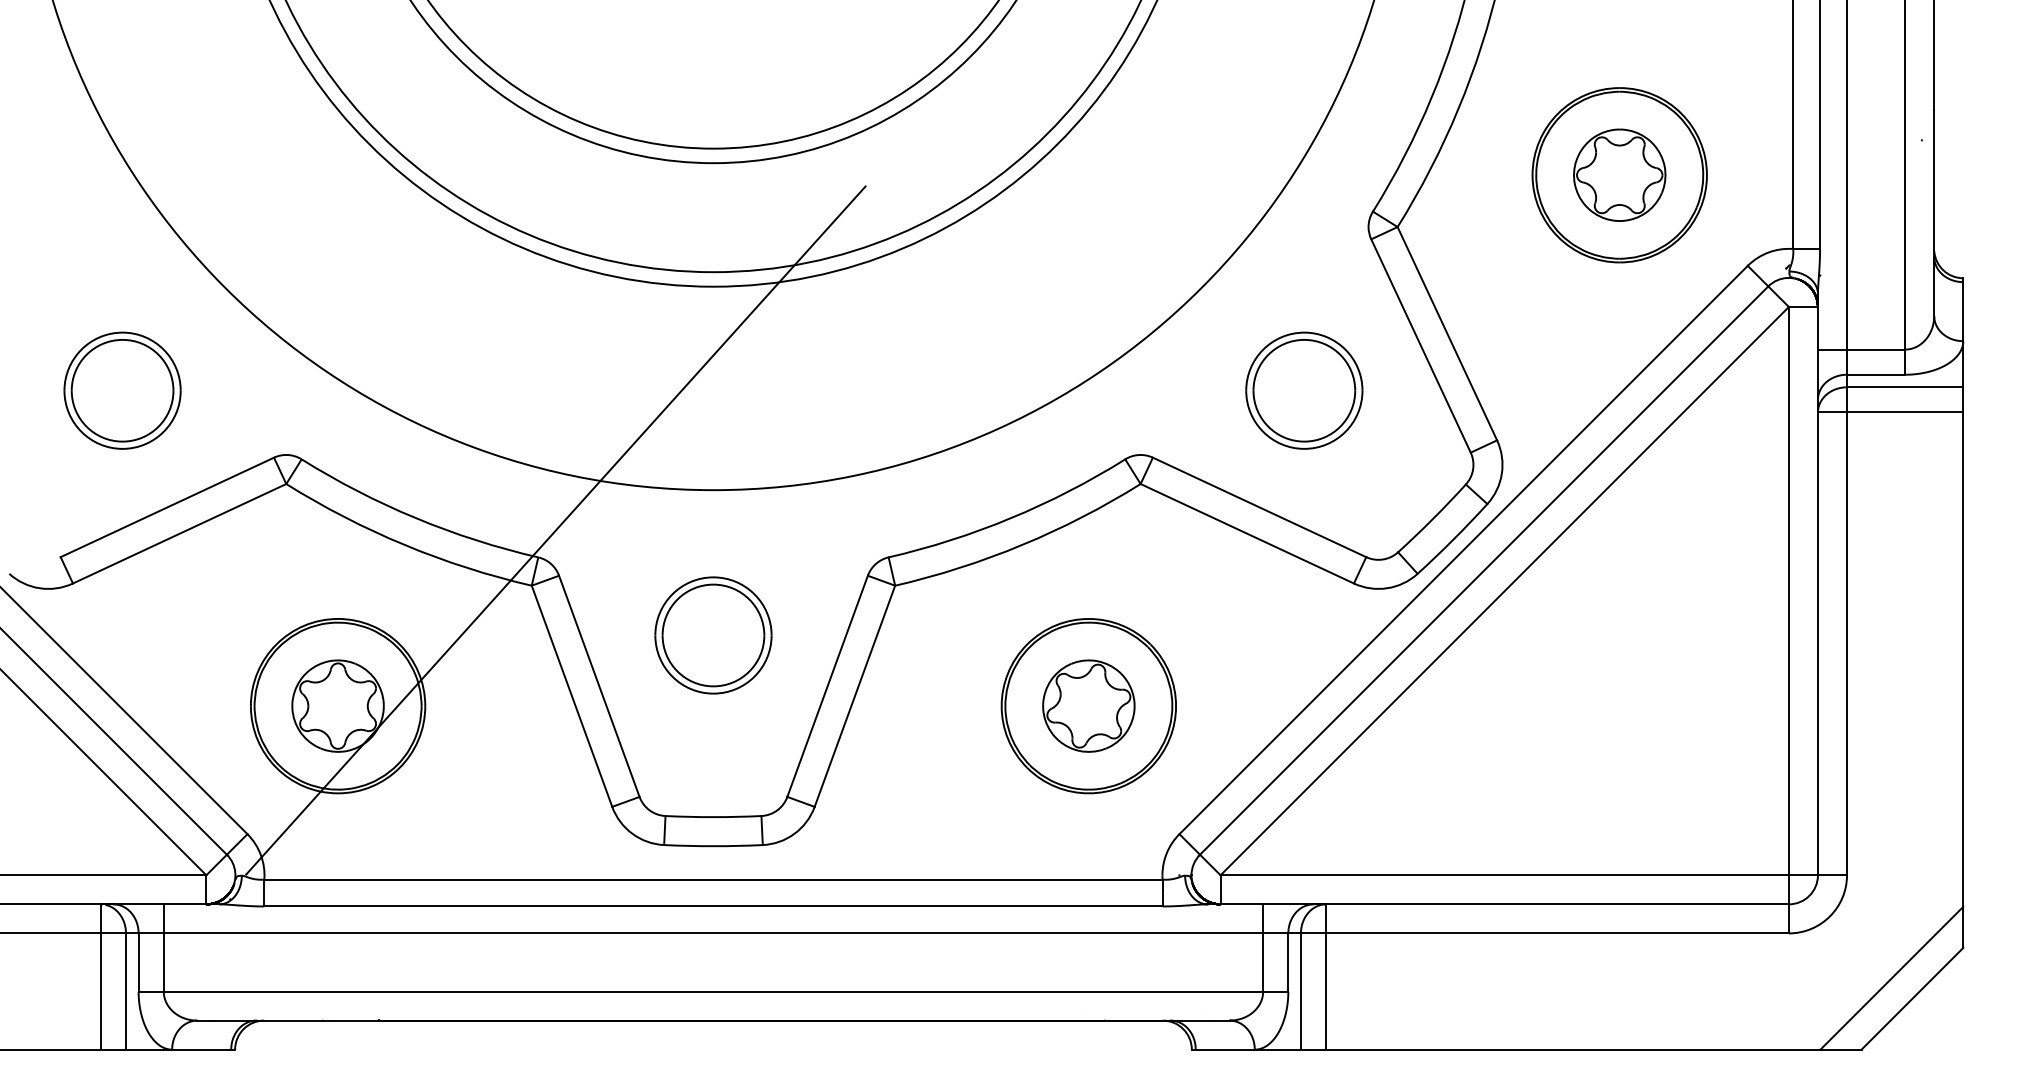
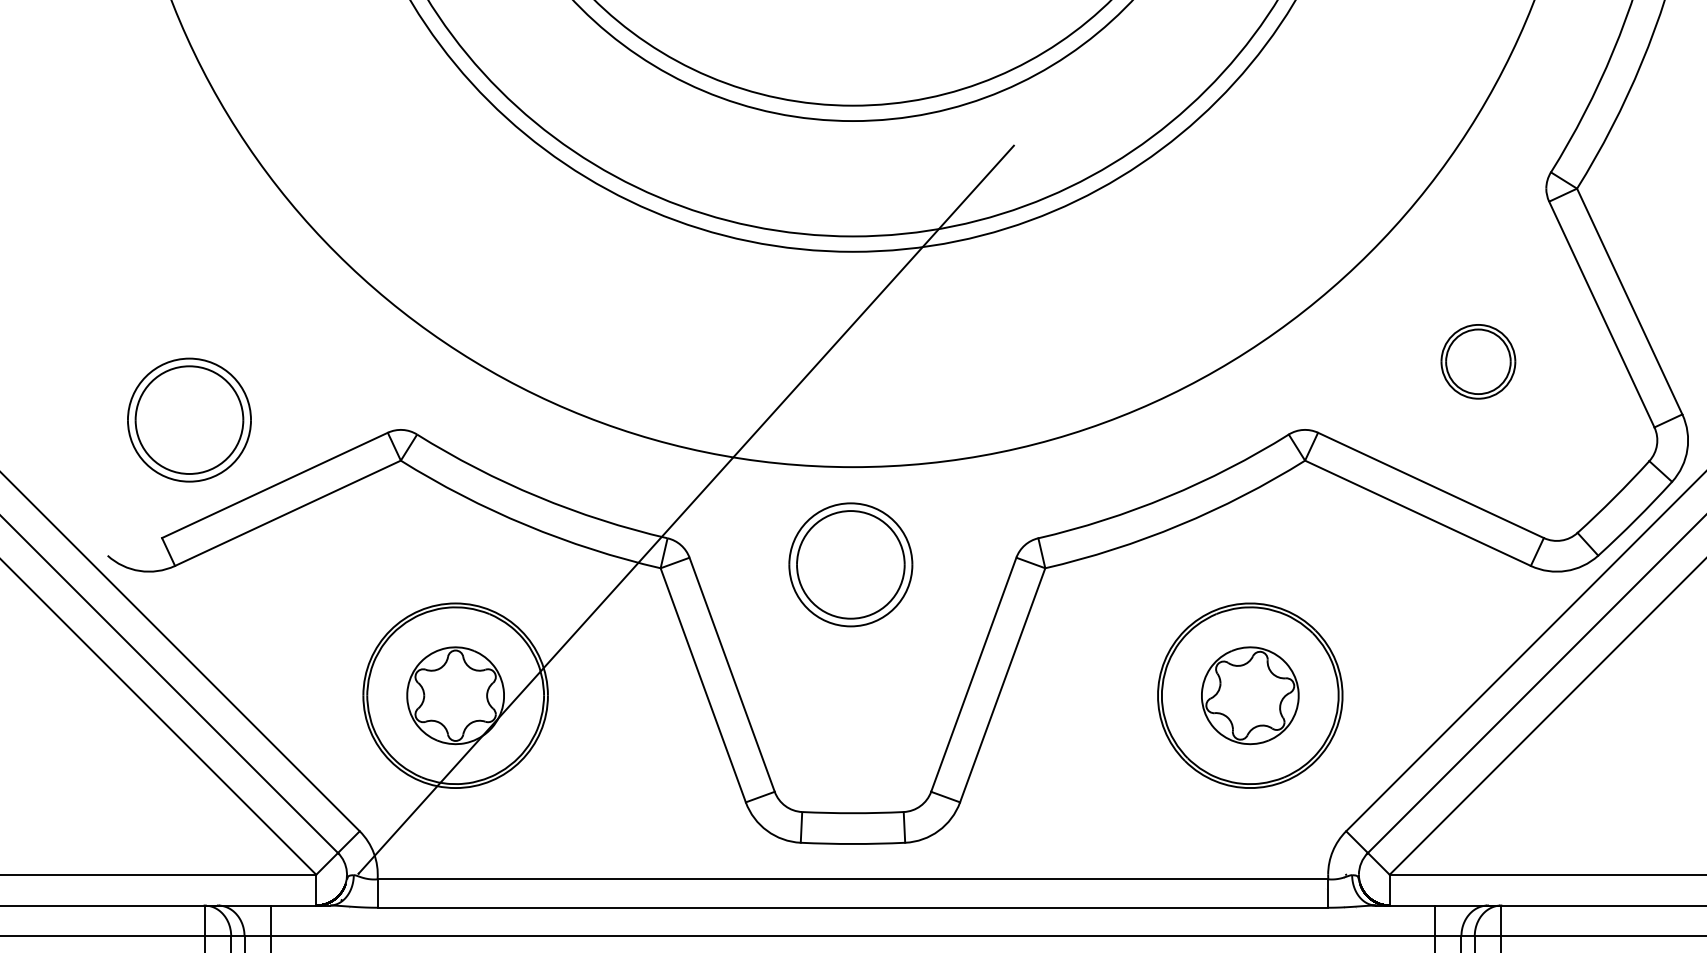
part: (122, 390) -> (189, 419), moved
part: (1304, 390) -> (1478, 361), size x0.6
part: (713, 635) -> (850, 564), moved

